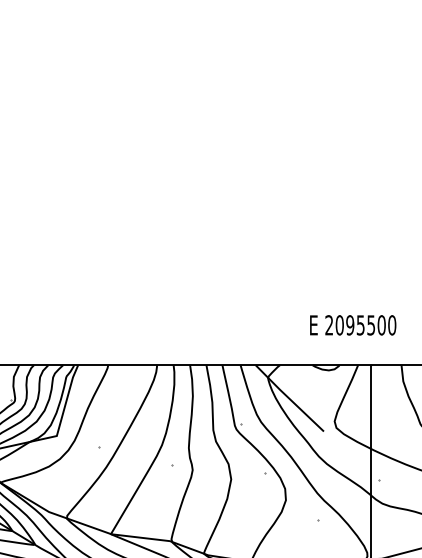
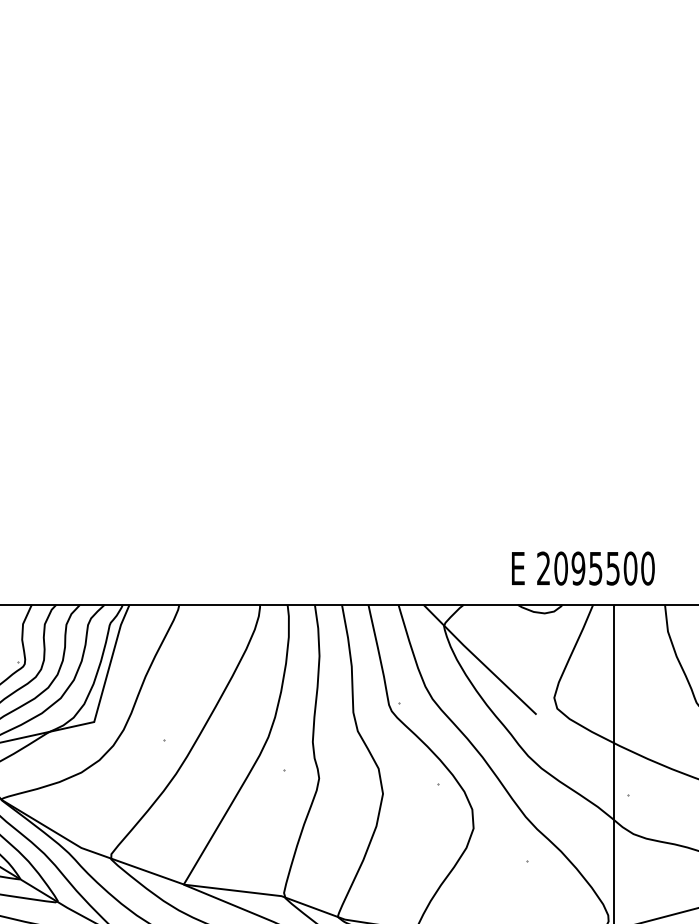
text: (353, 325) -> (583, 568), moved

